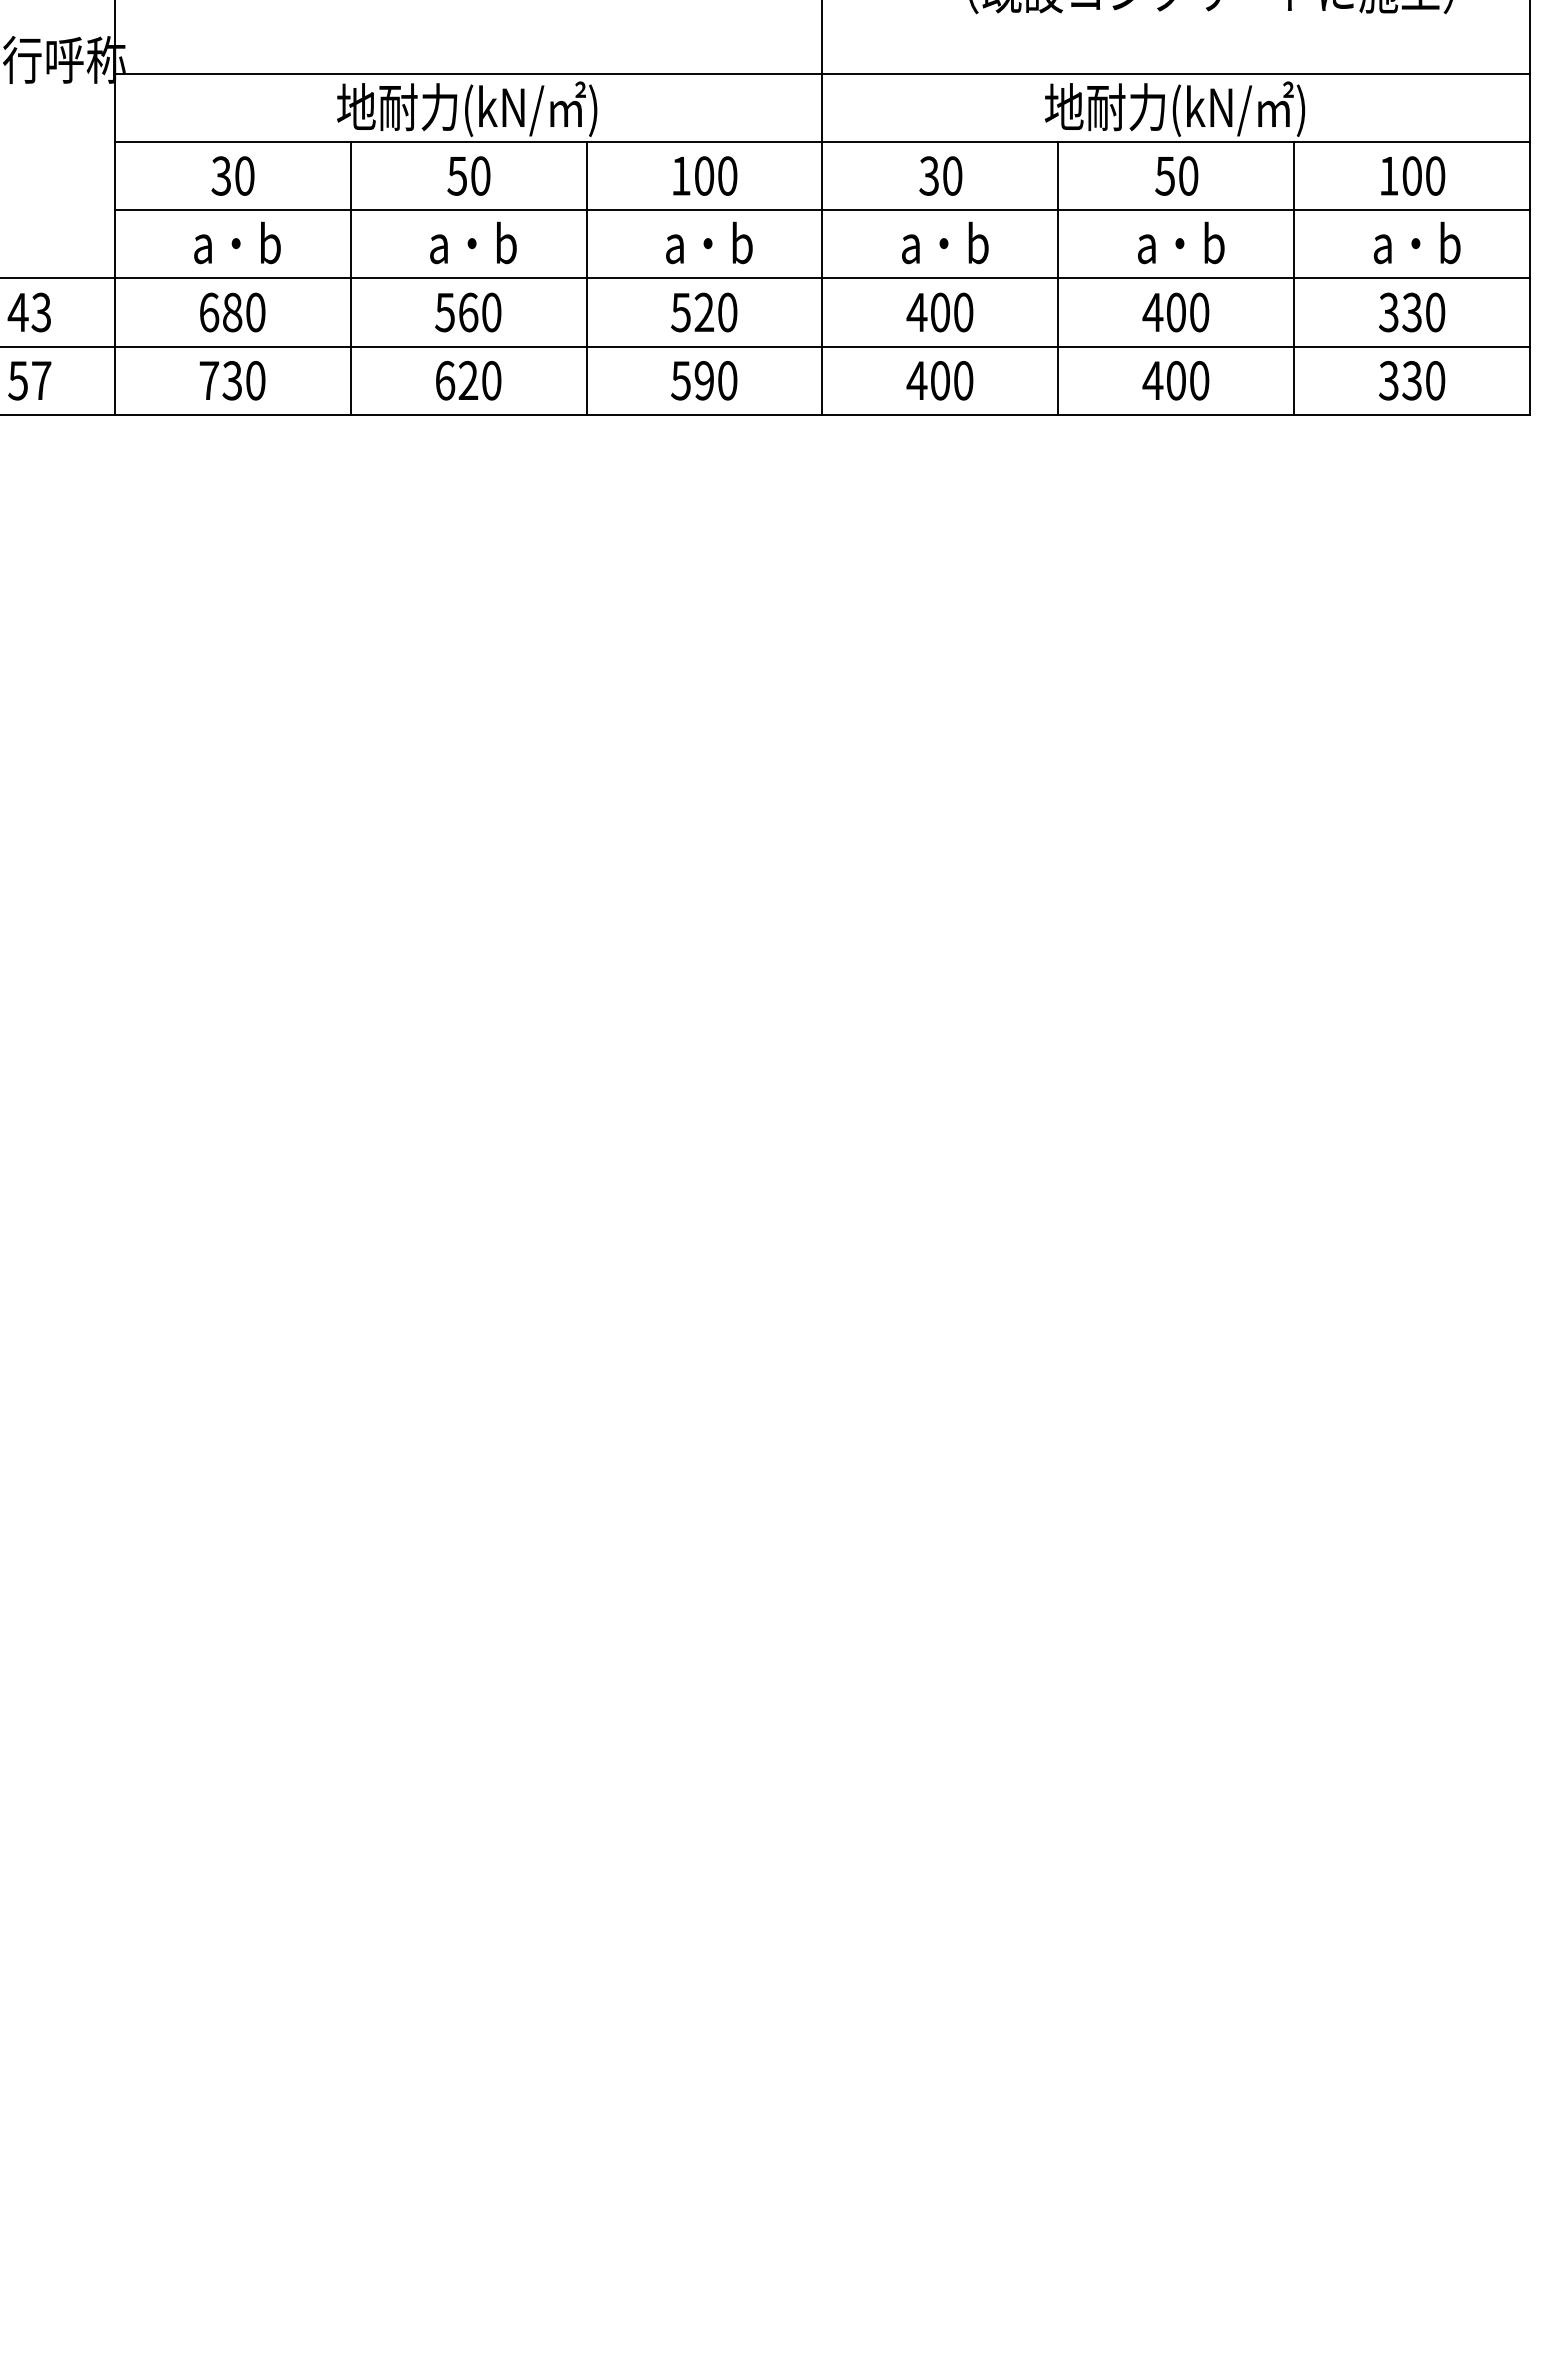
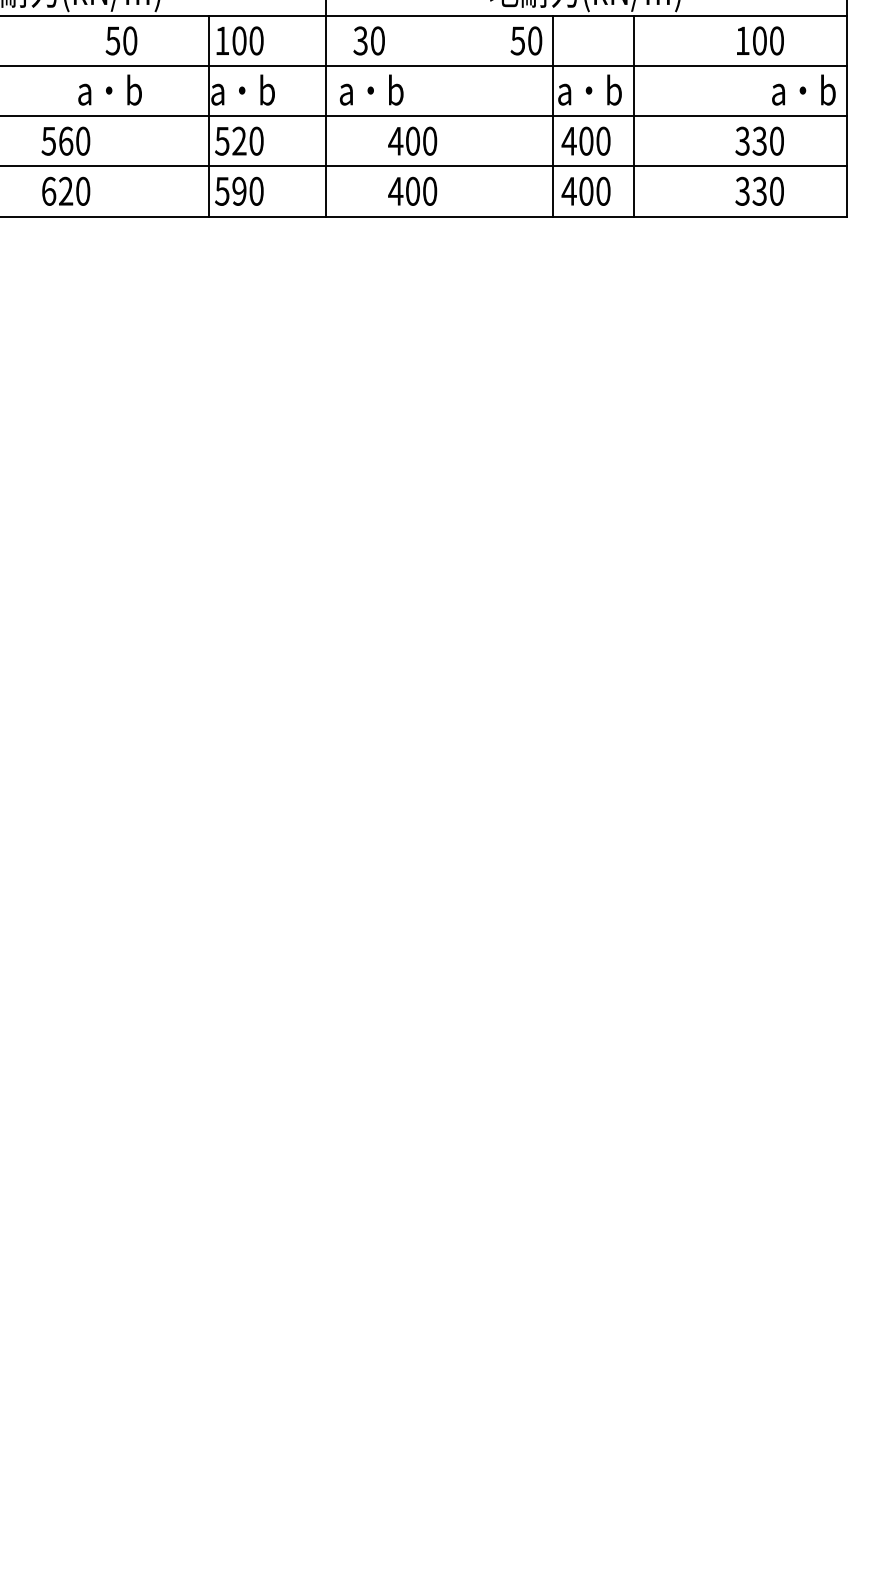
text: (468, 175) -> (121, 40), moved
text: (940, 175) -> (368, 40), moved
text: (1176, 175) -> (526, 40), moved
text: (473, 242) -> (110, 89), moved
text: (945, 242) -> (371, 89), moved
text: (1416, 242) -> (803, 89), moved
line: (586, 277) -> (208, 115), moved
line: (1058, 277) -> (552, 115), moved
line: (1294, 277) -> (634, 115), moved

